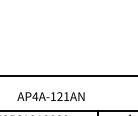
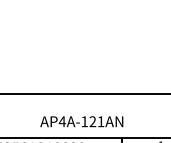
text: (50, 96) -> (81, 121), moved

